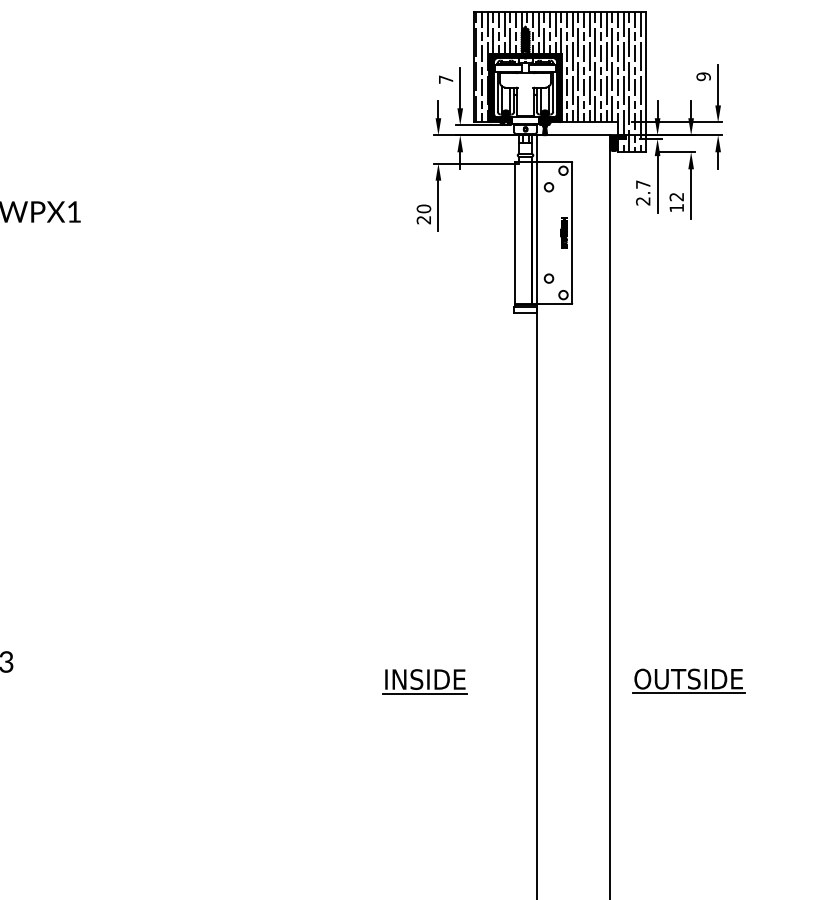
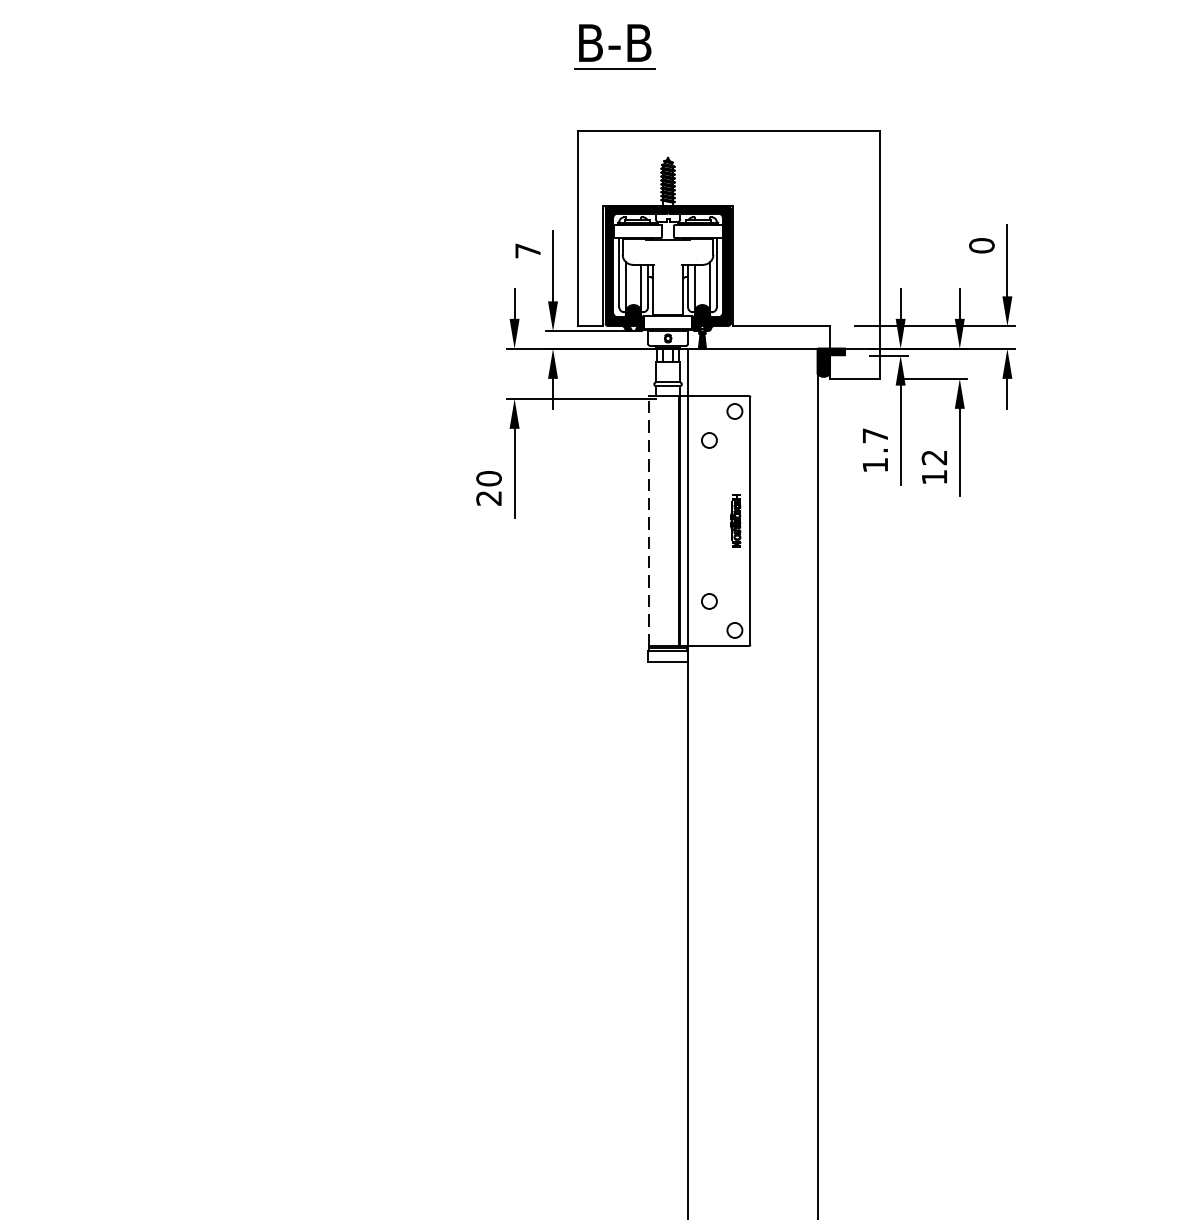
text: (703, 76) -> (981, 245), 9 -> 0
hatch: (558, 81) -> (726, 254), removed
text: (643, 201) -> (875, 465), 2.7 -> 1.7
line: (514, 232) -> (648, 520), solid -> dashed

